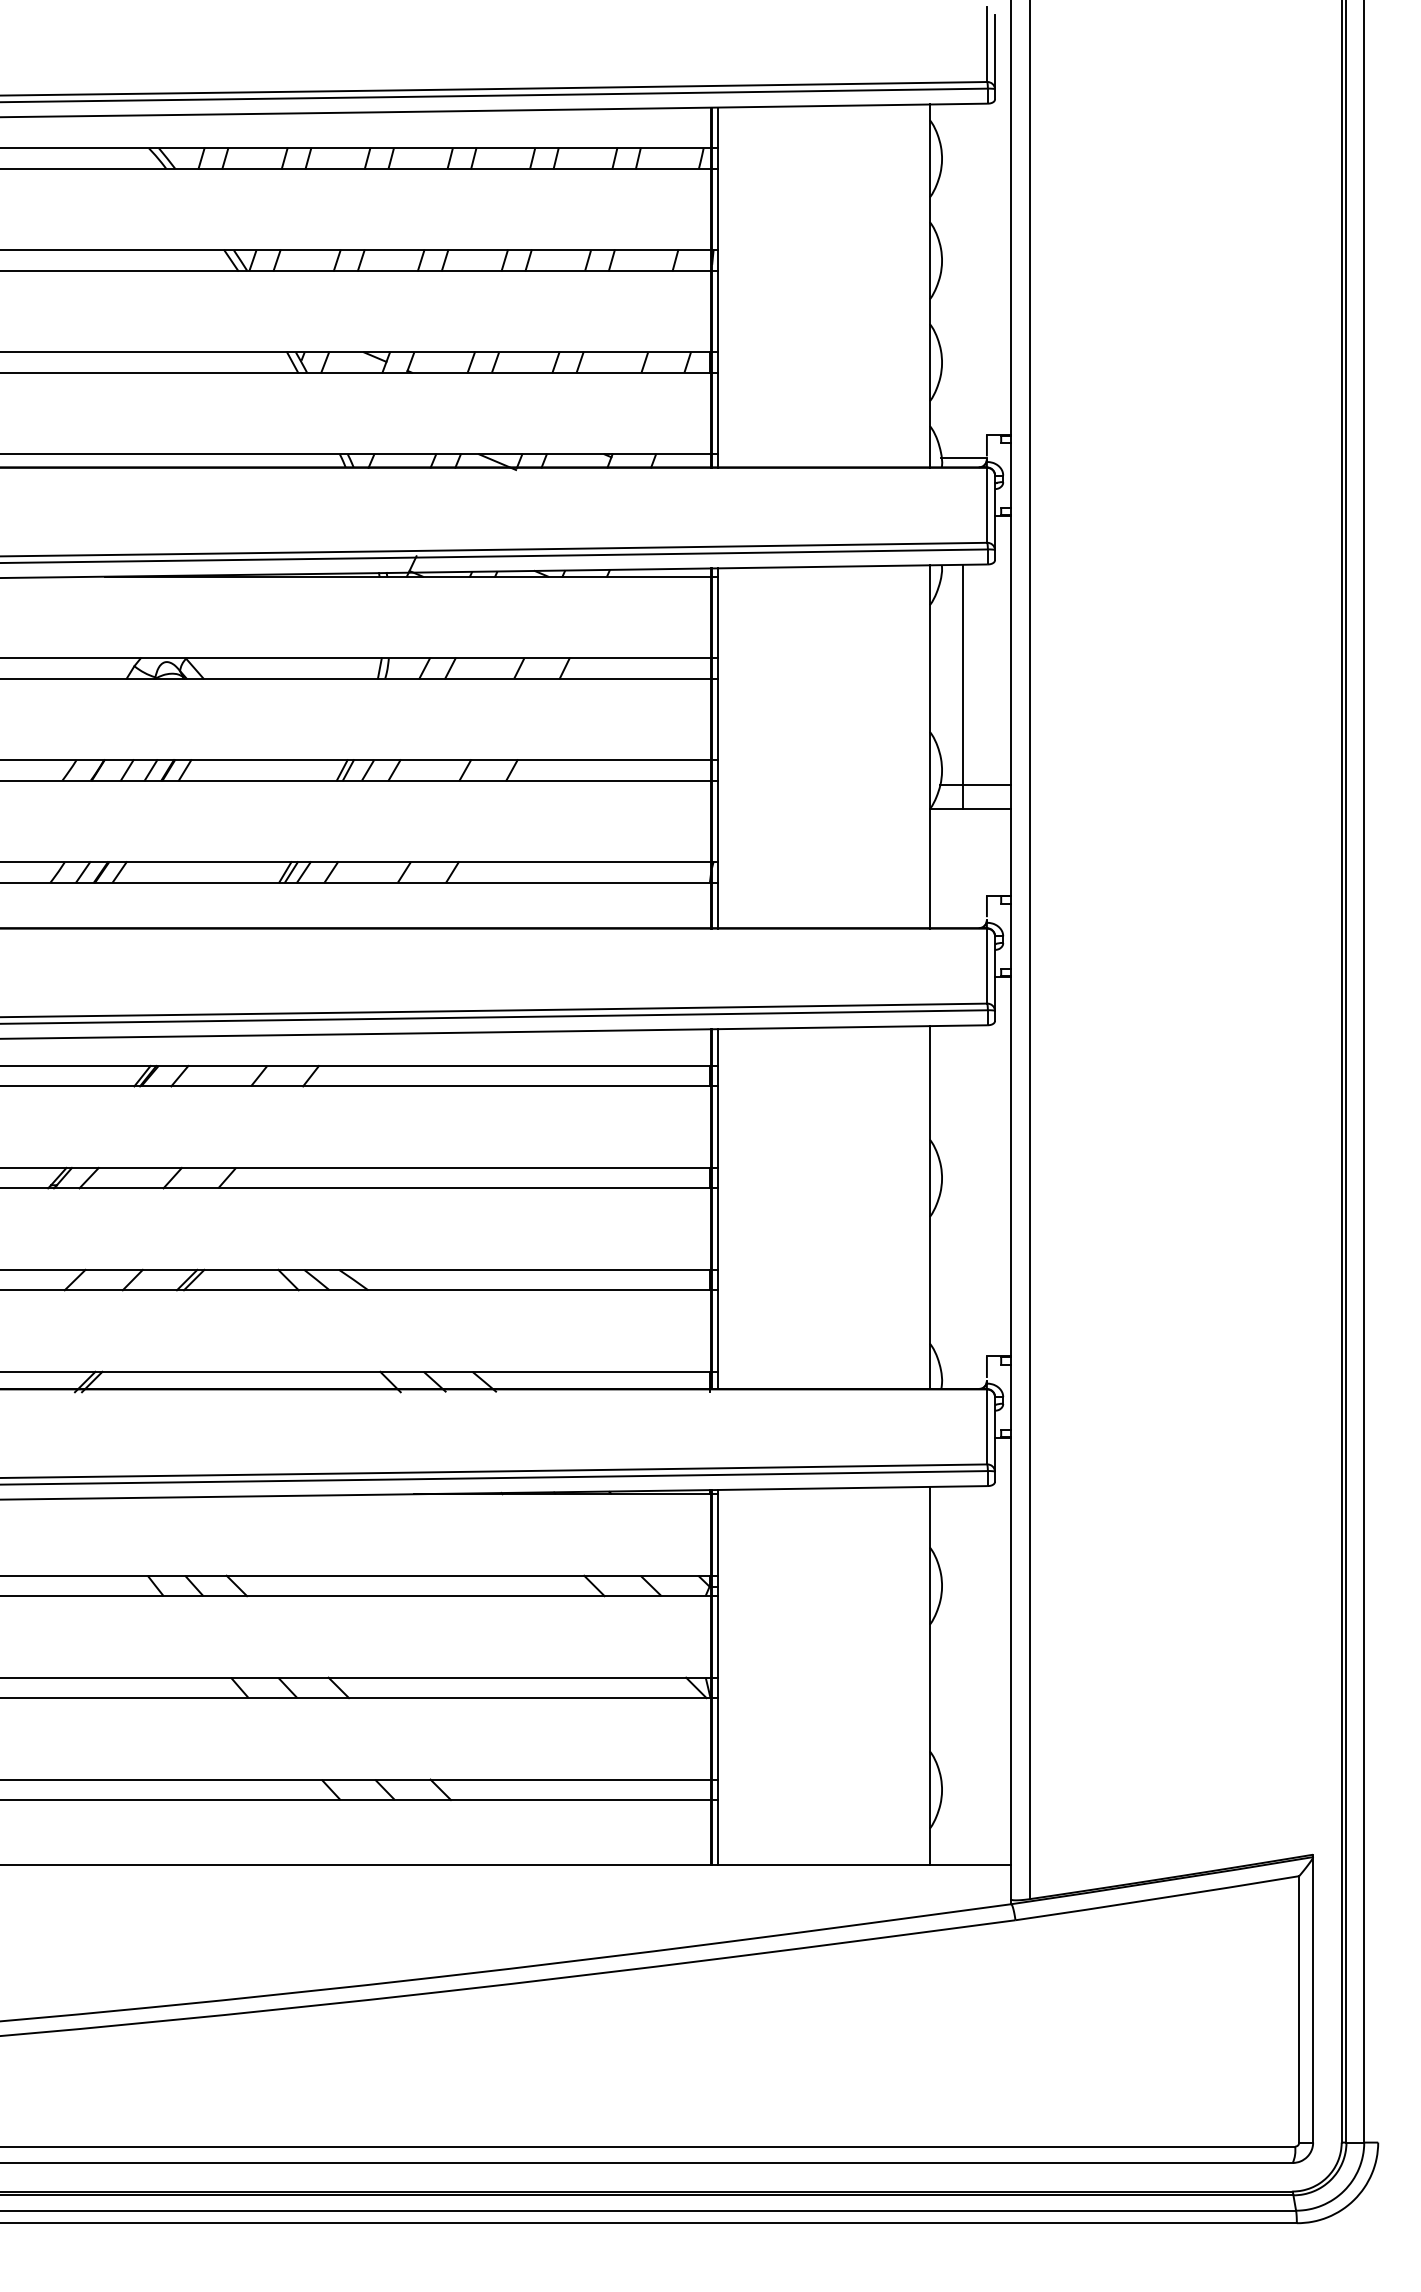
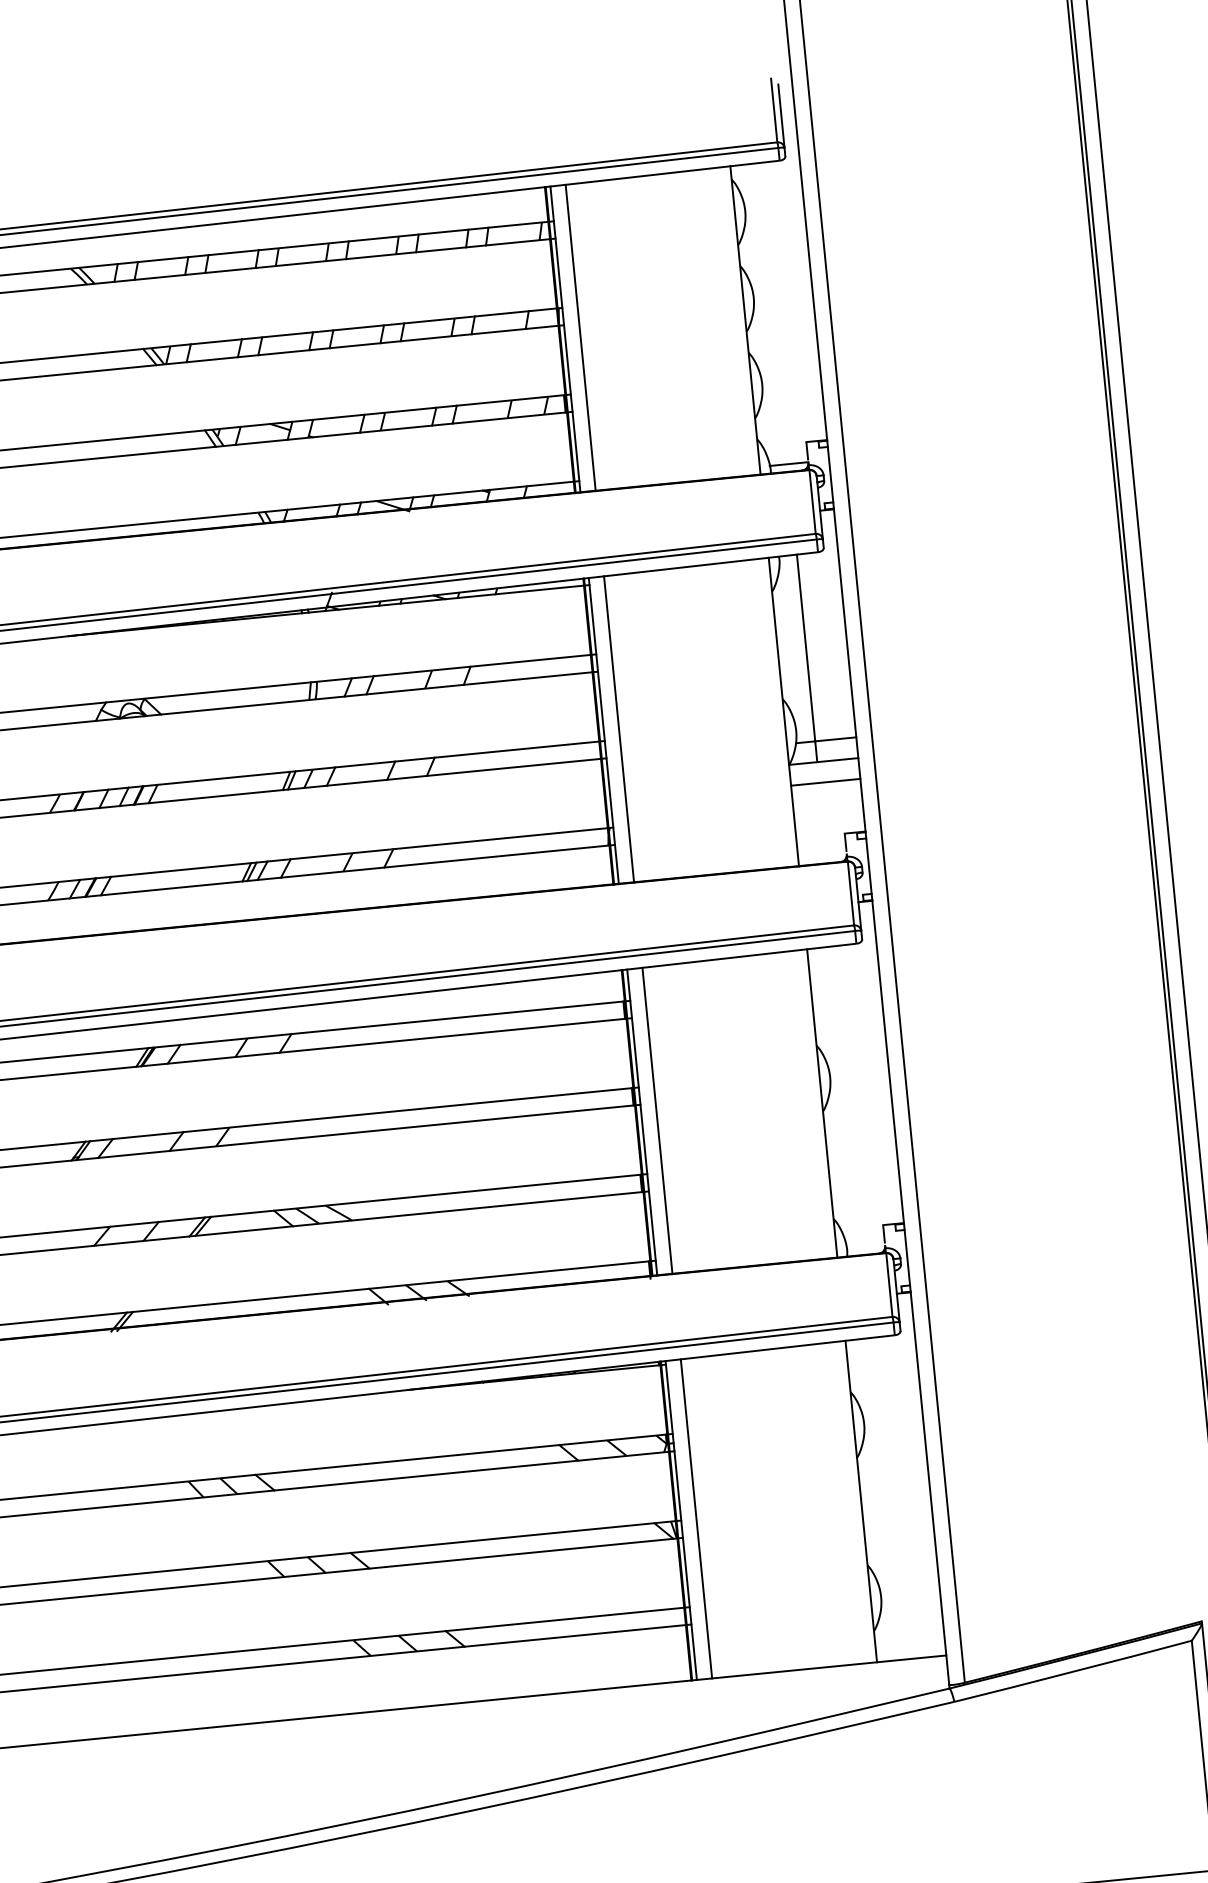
line: (735, 287) -> (580, 337), added
line: (735, 748) -> (618, 729), added
line: (970, 833) -> (825, 782), added
line: (735, 1208) -> (657, 1120), added
line: (735, 1677) -> (696, 1518), added

